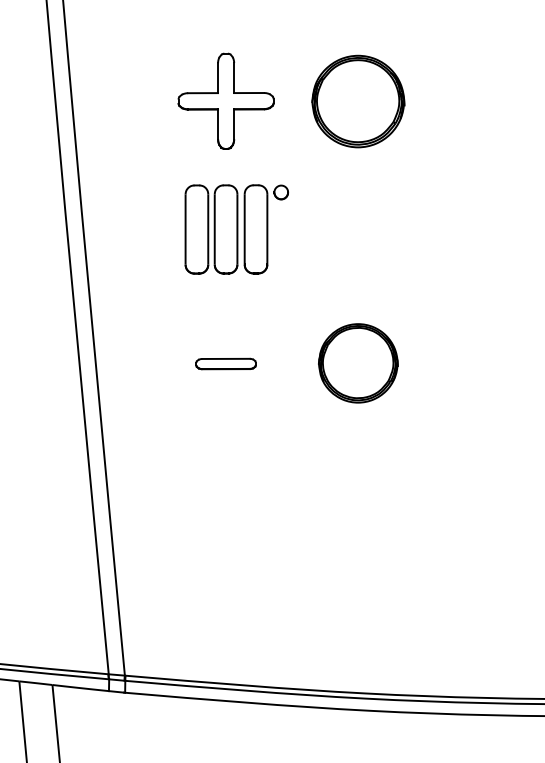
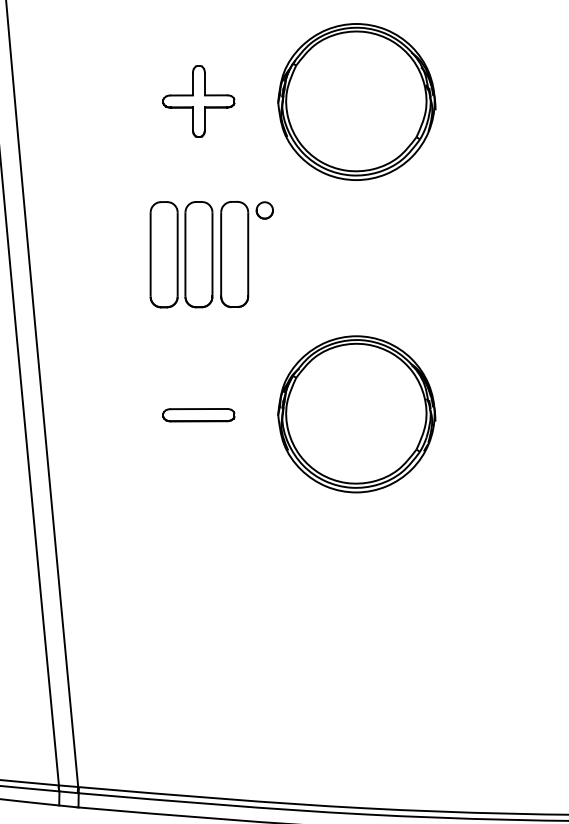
part: (225, 100) -> (198, 100), size x0.62
part: (358, 101) -> (356, 101), size x1.43
part: (358, 363) -> (356, 414), size x1.67

